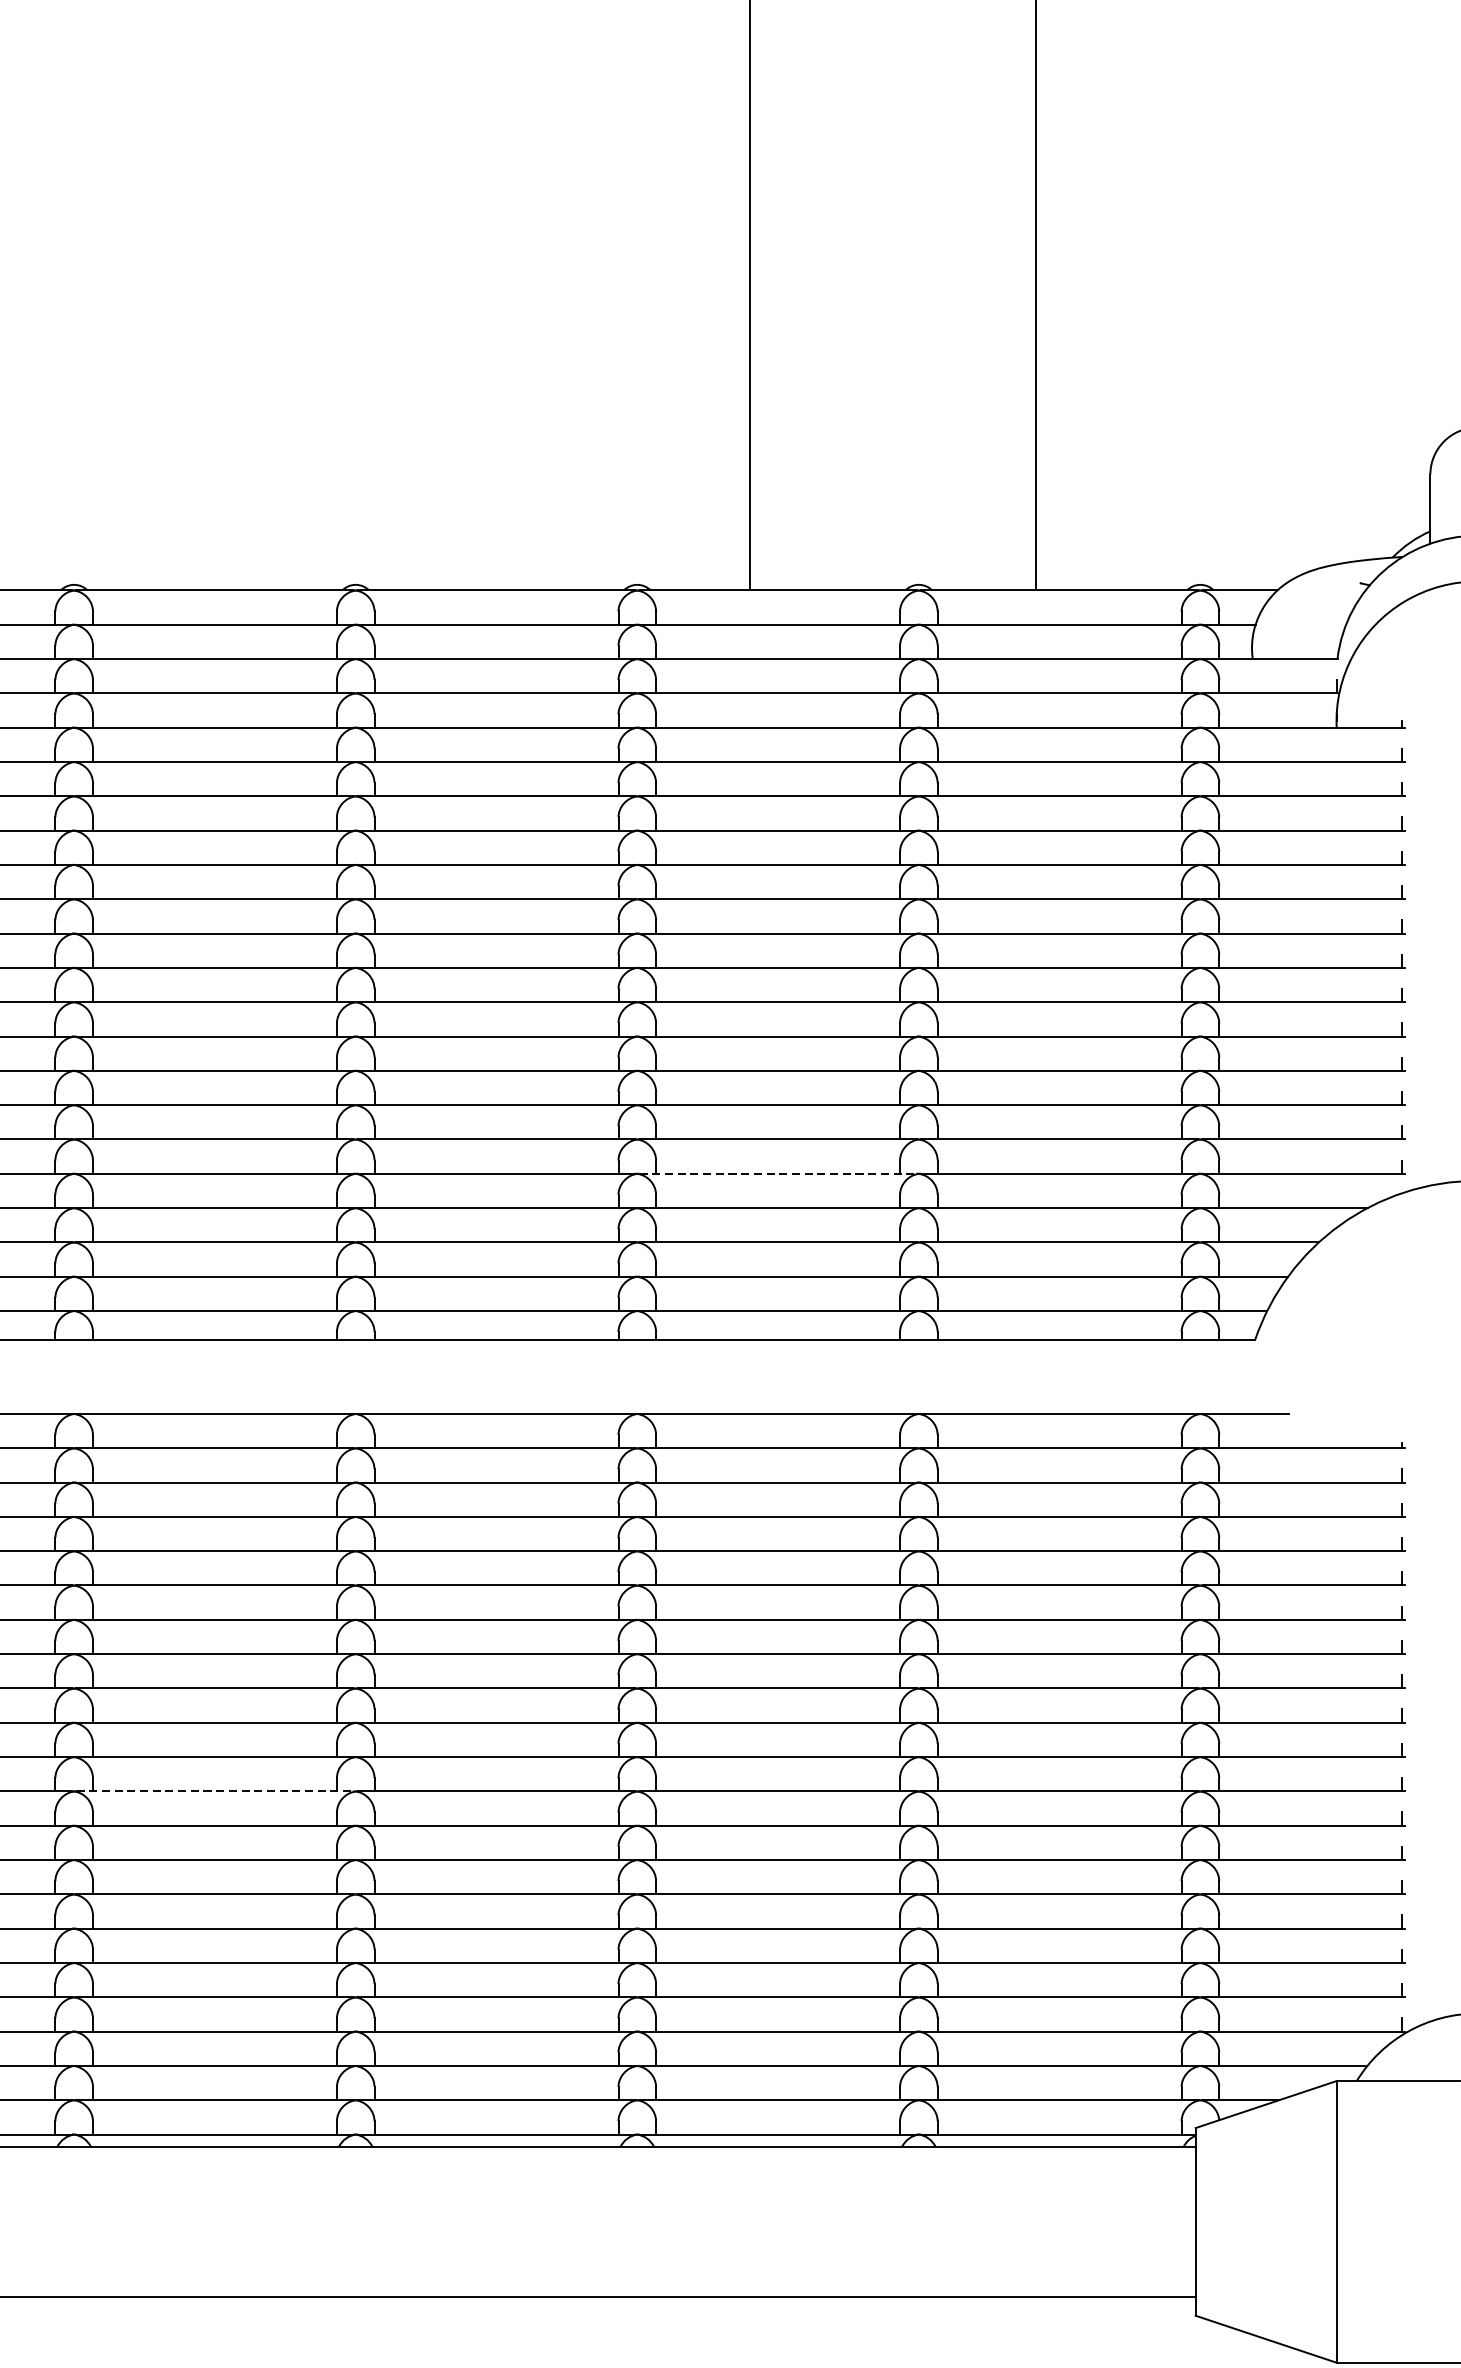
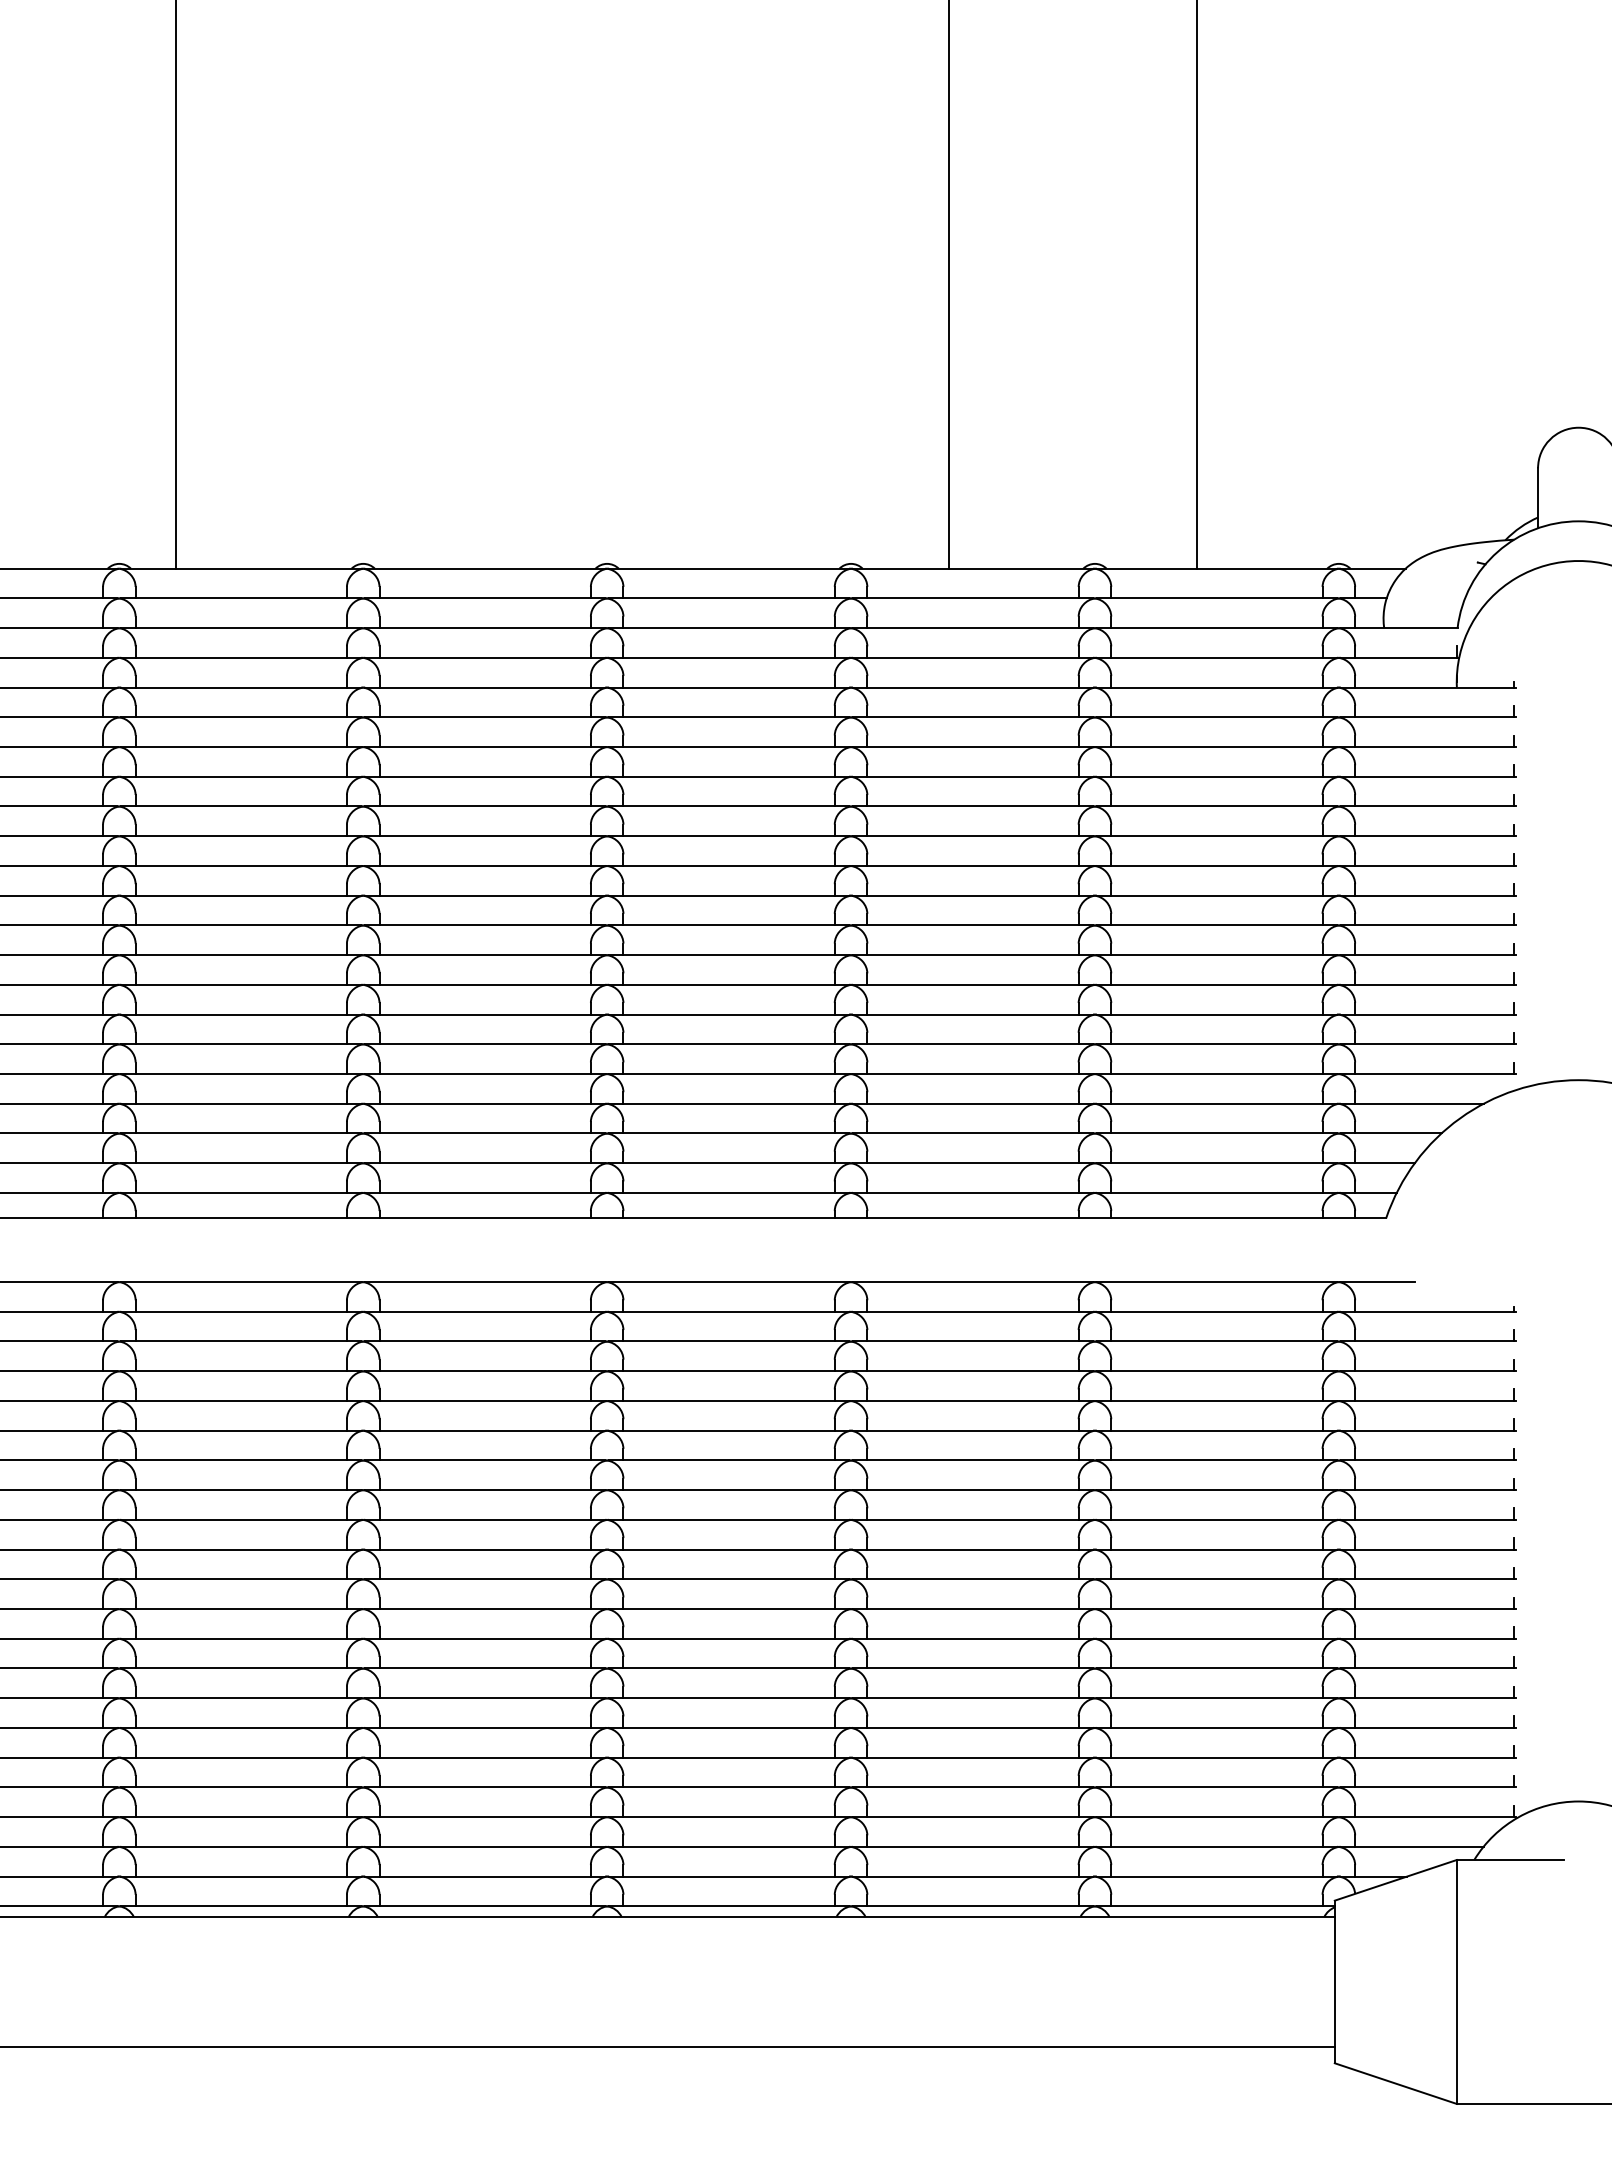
line: (777, 1174) -> (972, 1074), dashed -> solid
line: (215, 1791) -> (485, 1609), dashed -> solid

